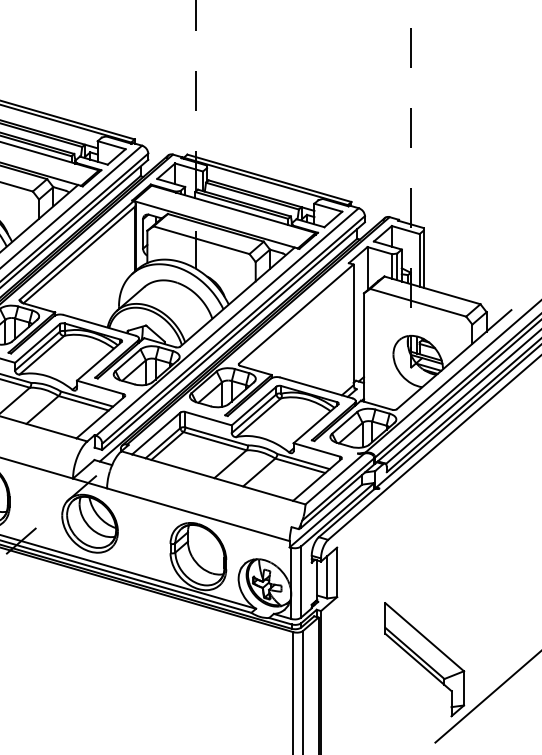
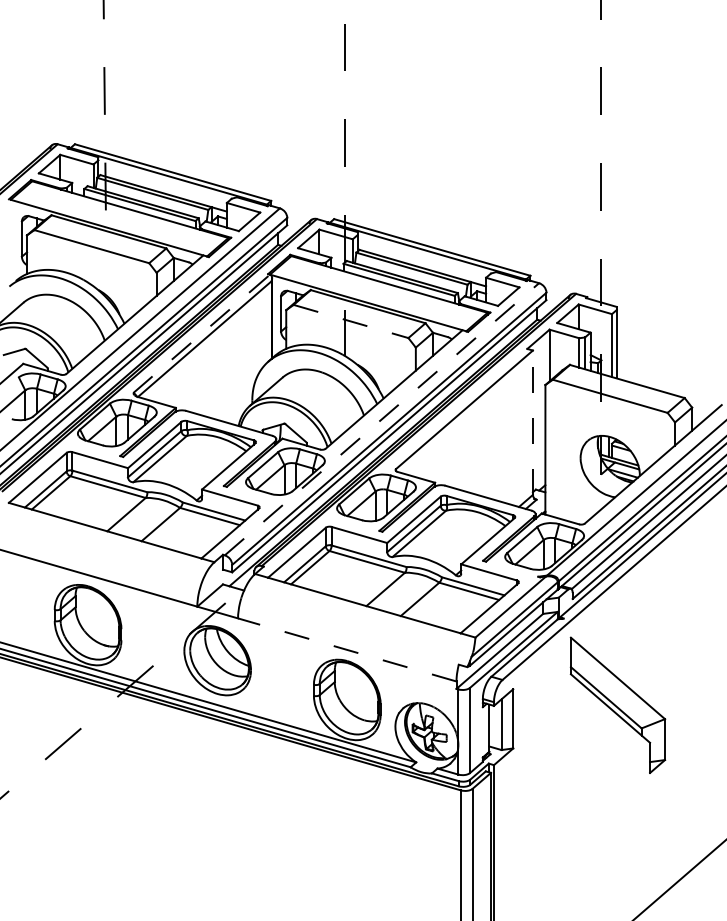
line: (201, 240) -> (351, 321), solid -> dashed
line: (77, 250) -> (202, 333), solid -> dashed
line: (227, 322) -> (381, 419), solid -> dashed
line: (353, 324) -> (532, 422), solid -> dashed
line: (198, 514) -> (347, 649), solid -> dashed
part: (424, 659) -> (617, 704), moved

